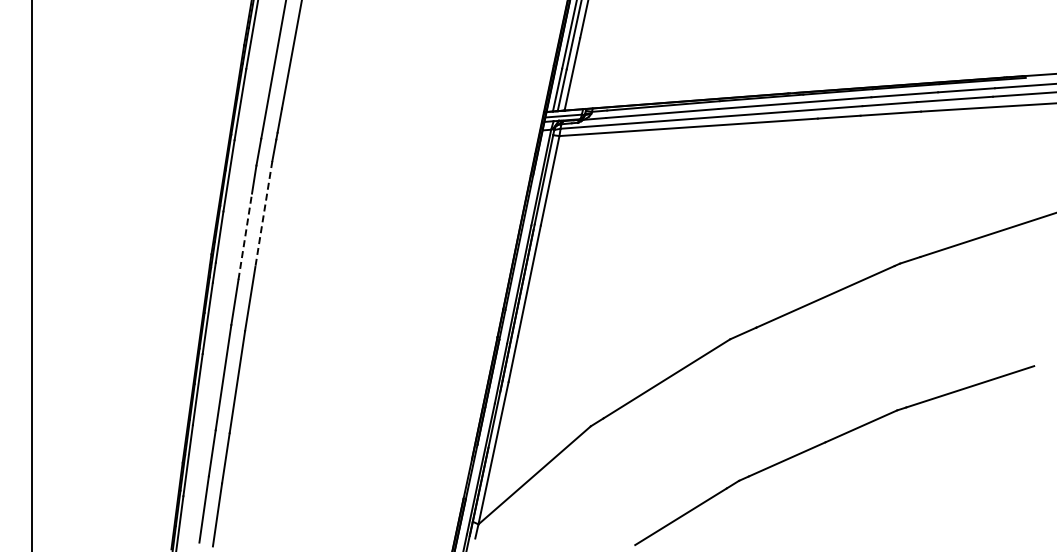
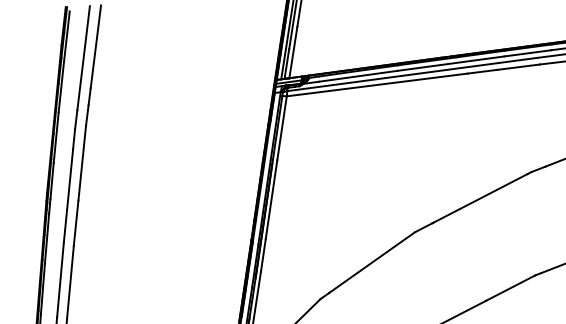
line: (263, 214) -> (81, 163), dashed -> solid
line: (245, 236) -> (70, 179), dashed -> solid

